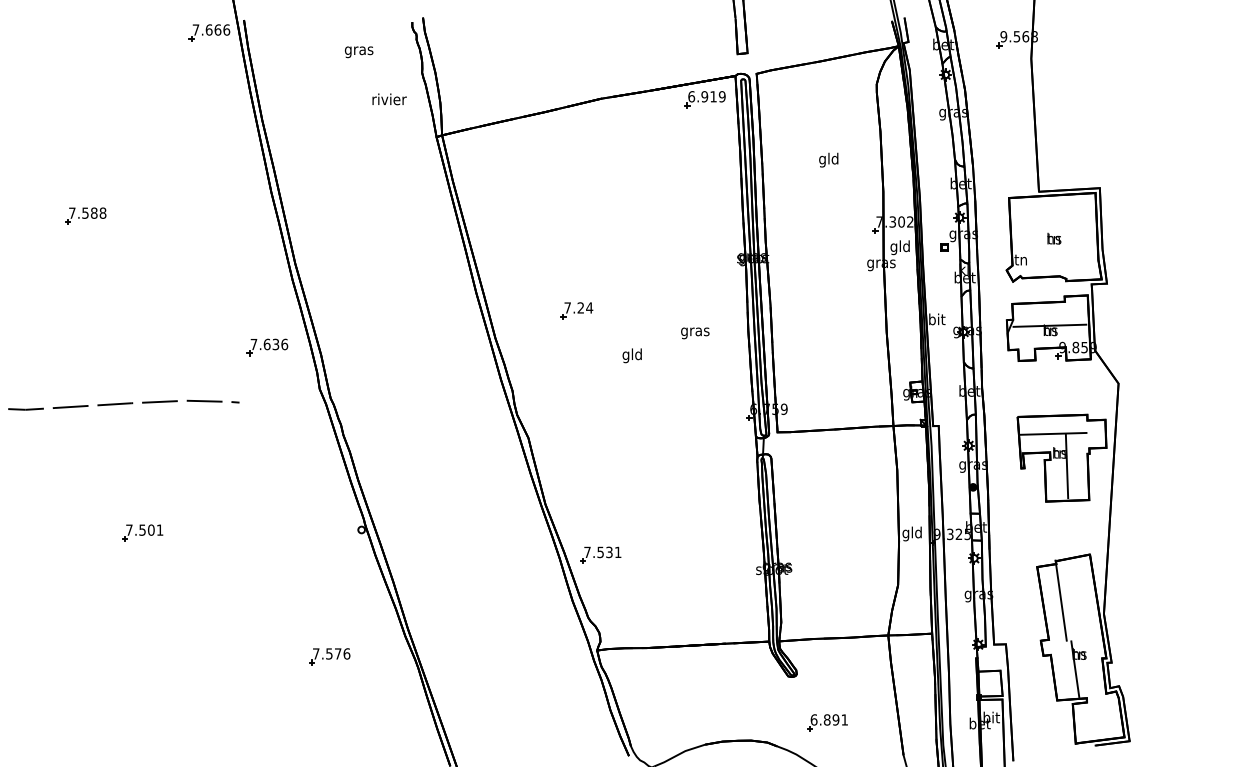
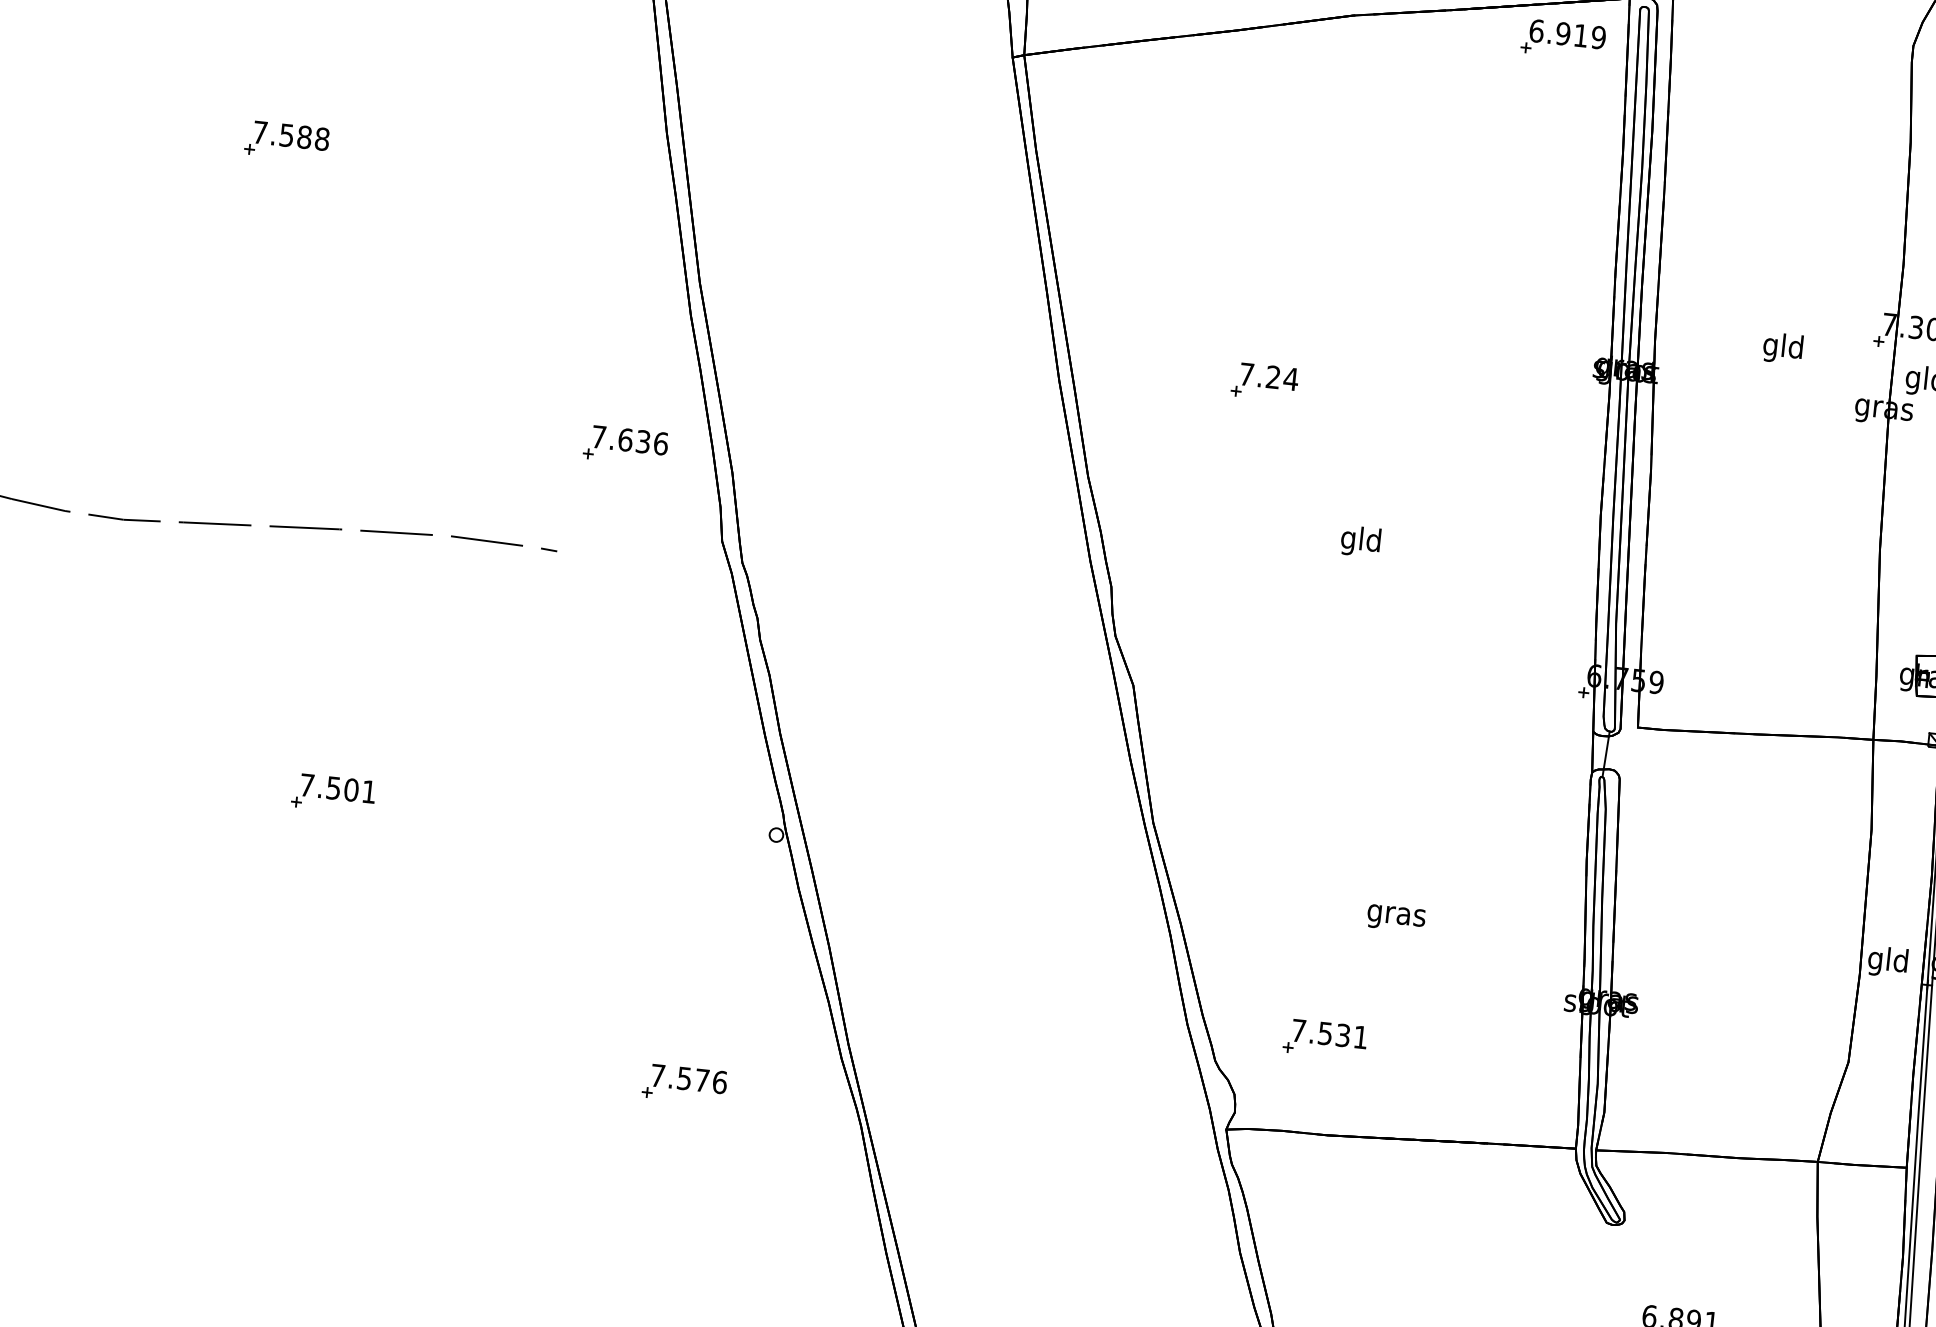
text: (828, 159) -> (1782, 346), moved
part: (576, 310) -> (1263, 381), moved
text: (695, 333) -> (1396, 918), moved
part: (600, 554) -> (1324, 1037), moved

